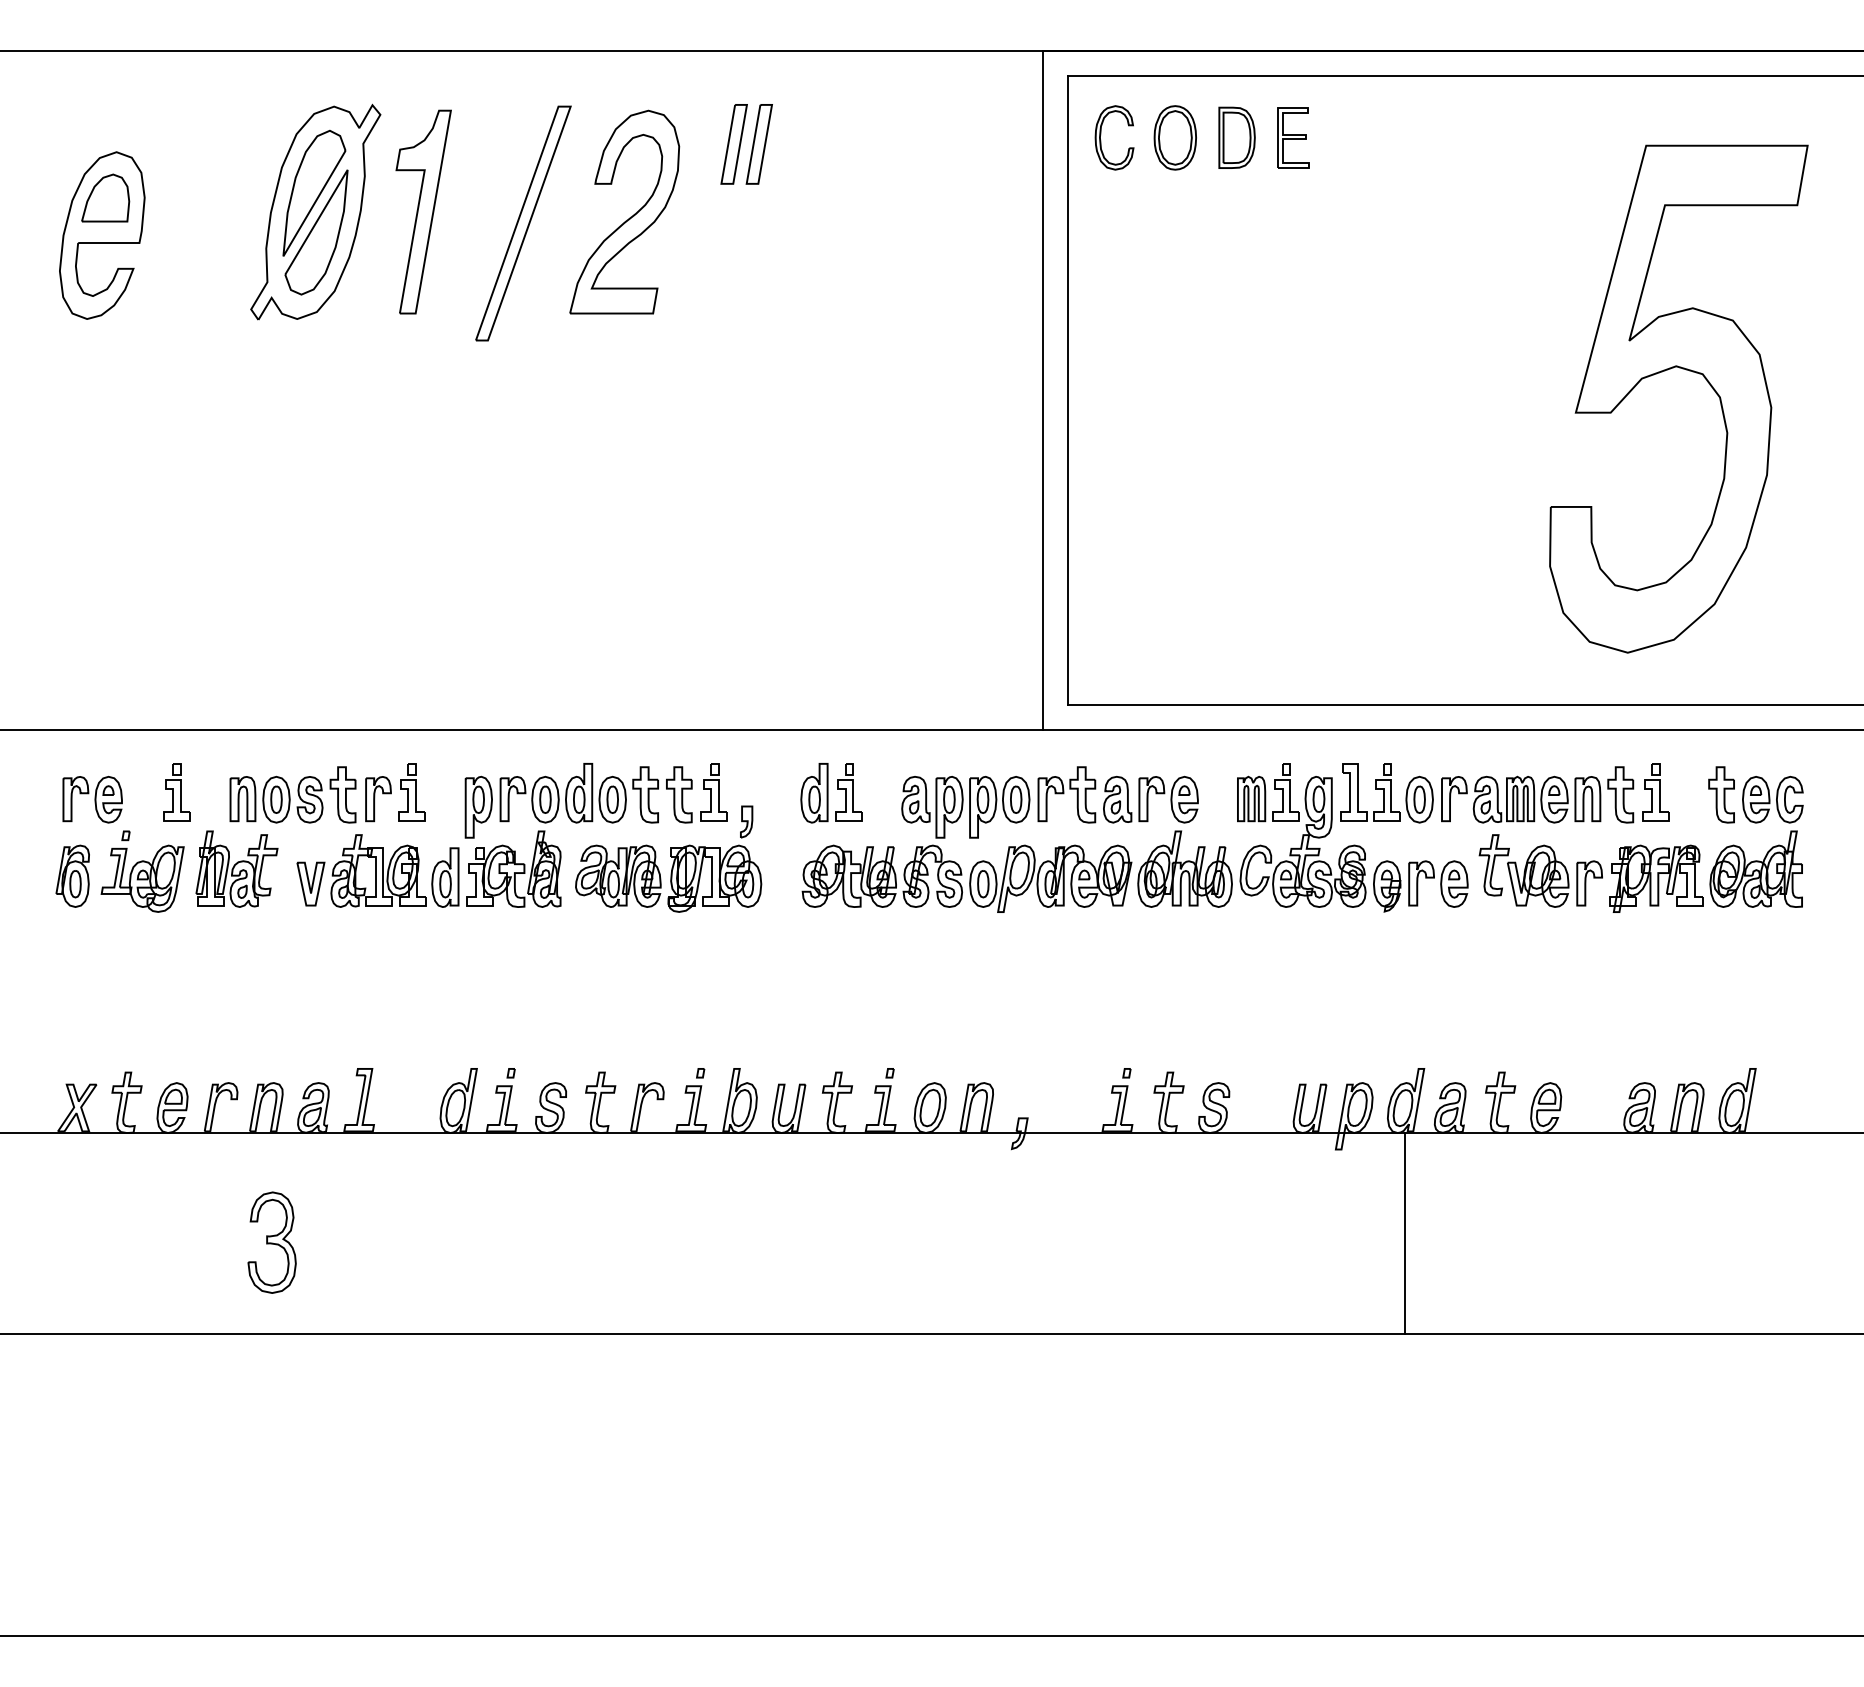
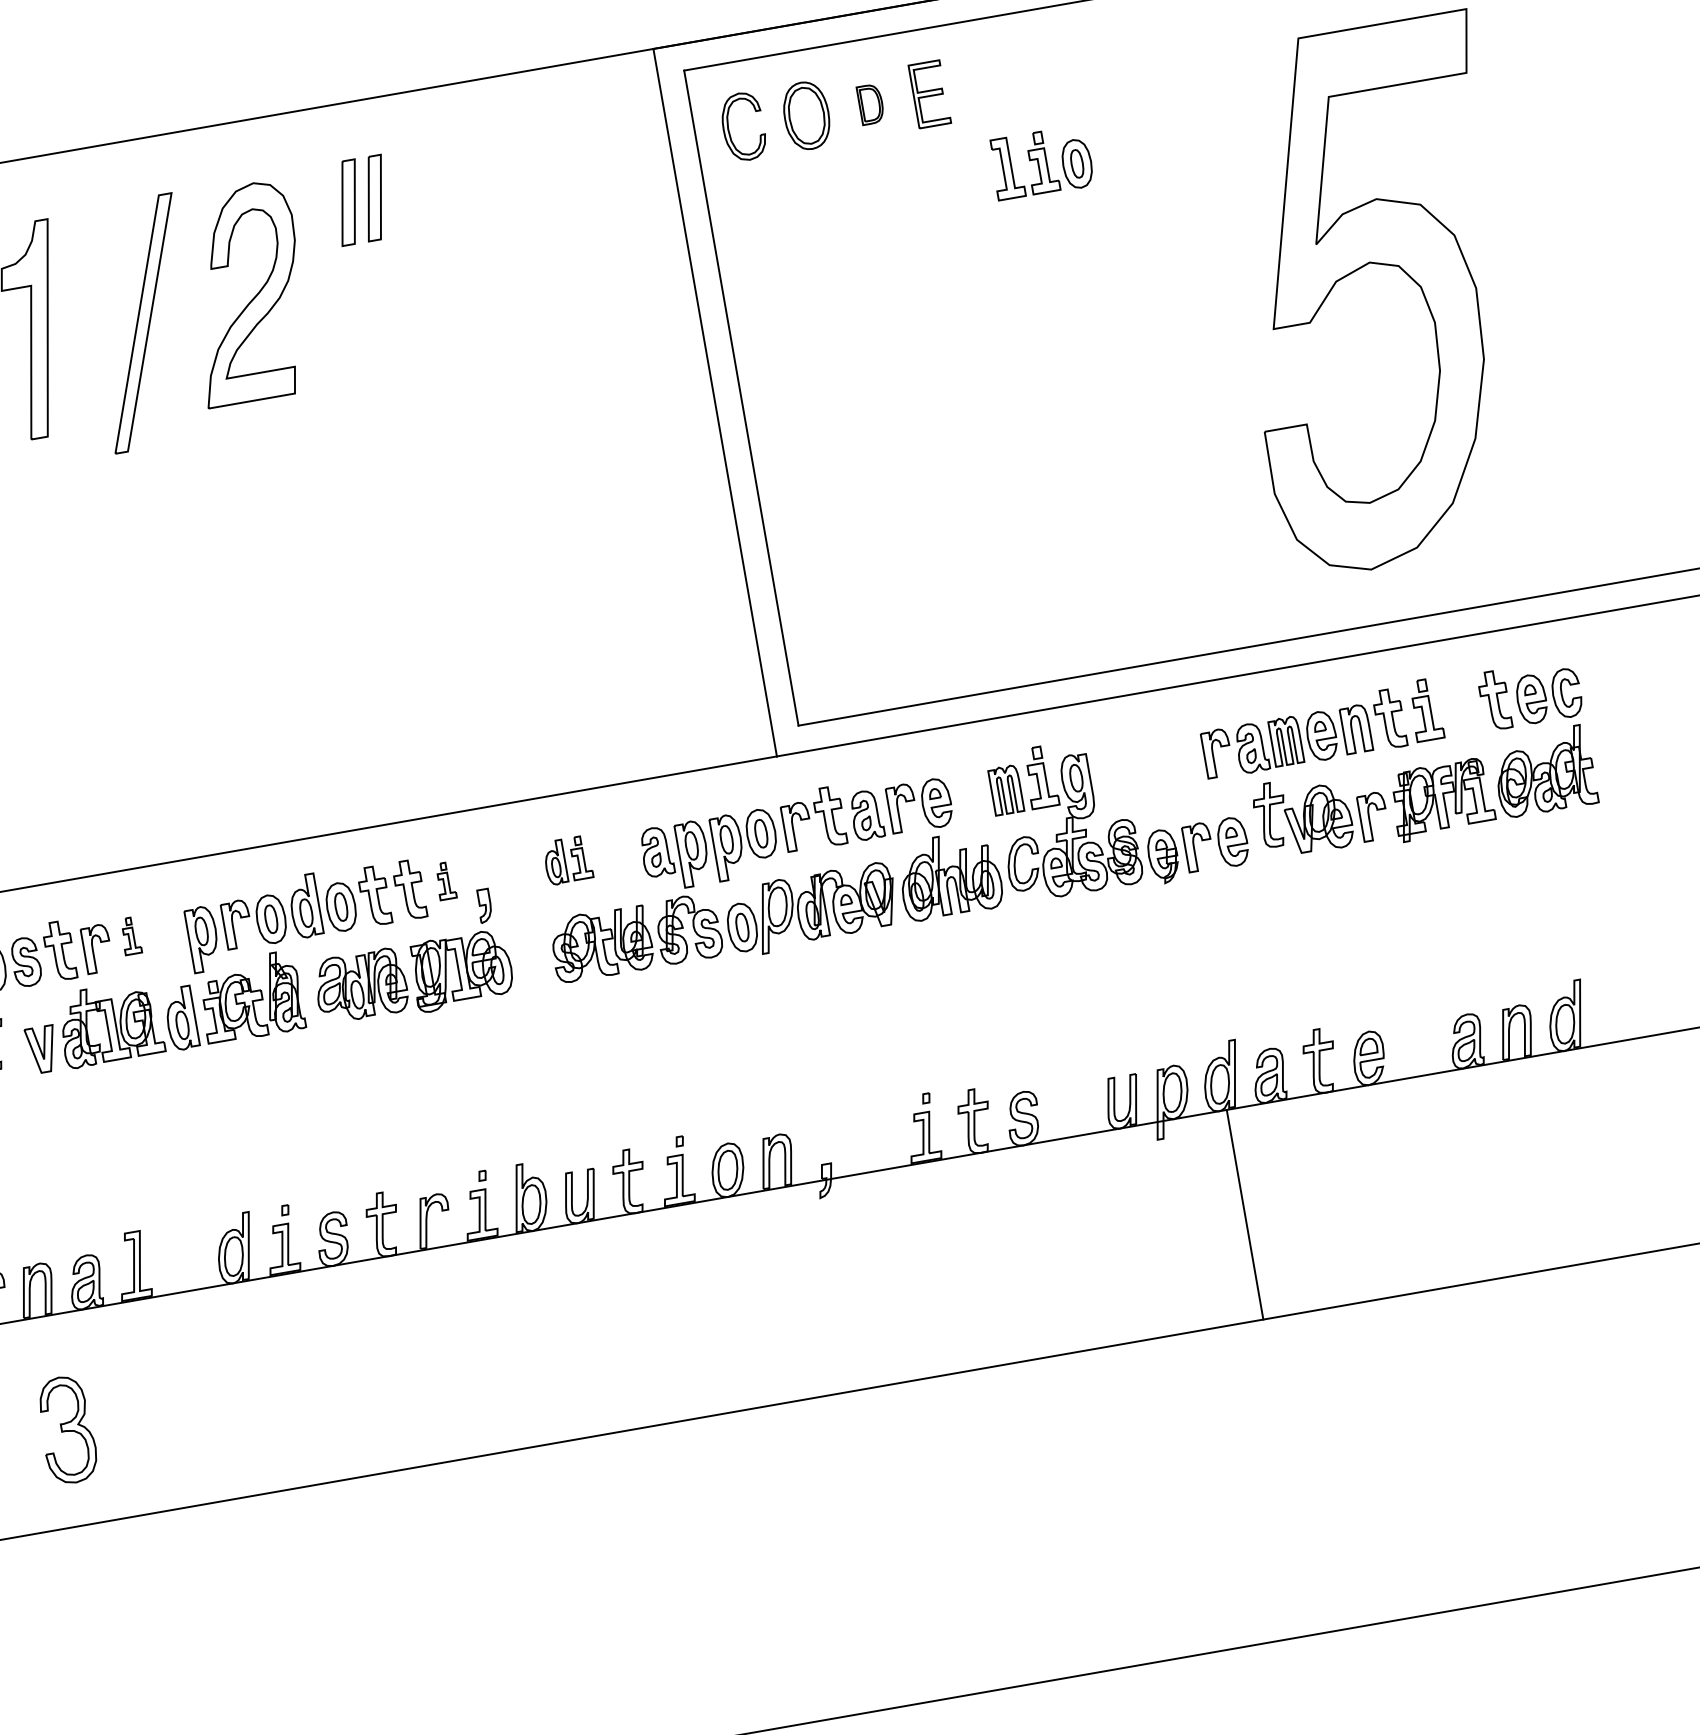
part: (1236, 137) -> (870, 104), size x0.6
part: (411, 792) -> (130, 936), size x0.6
part: (713, 792) -> (444, 881), size x0.6
part: (831, 793) -> (567, 860), size x0.7
part: (1386, 793) -> (1041, 163), moved

